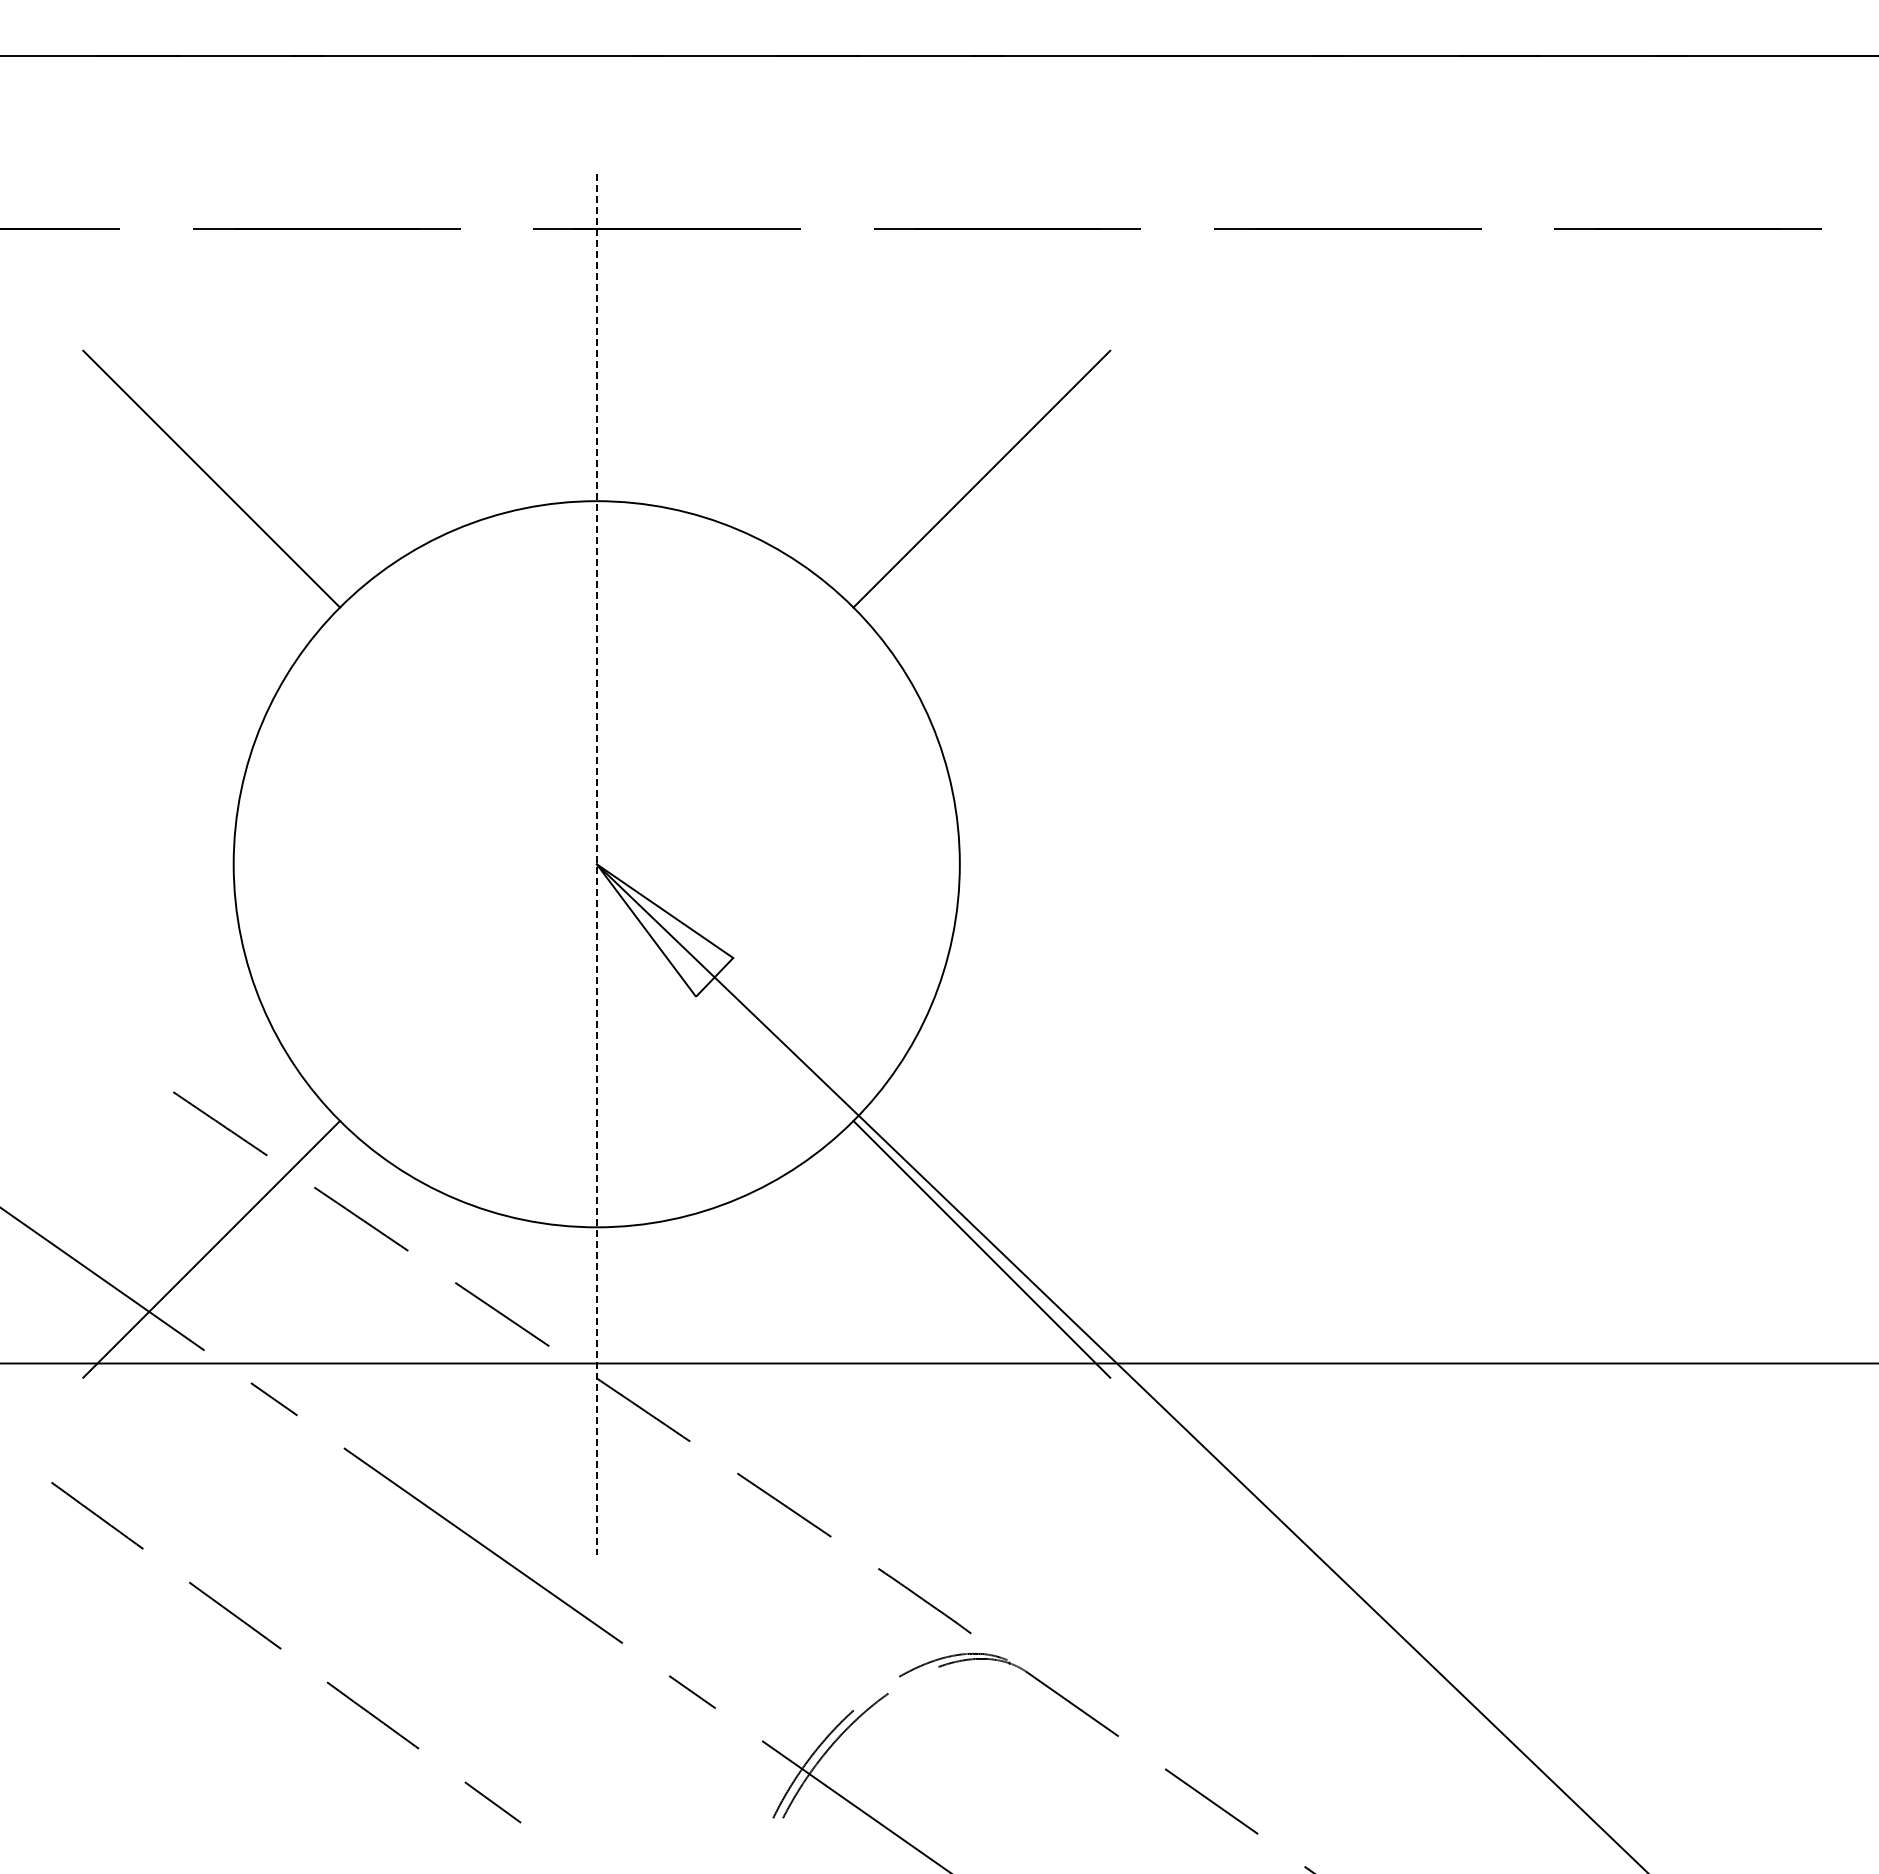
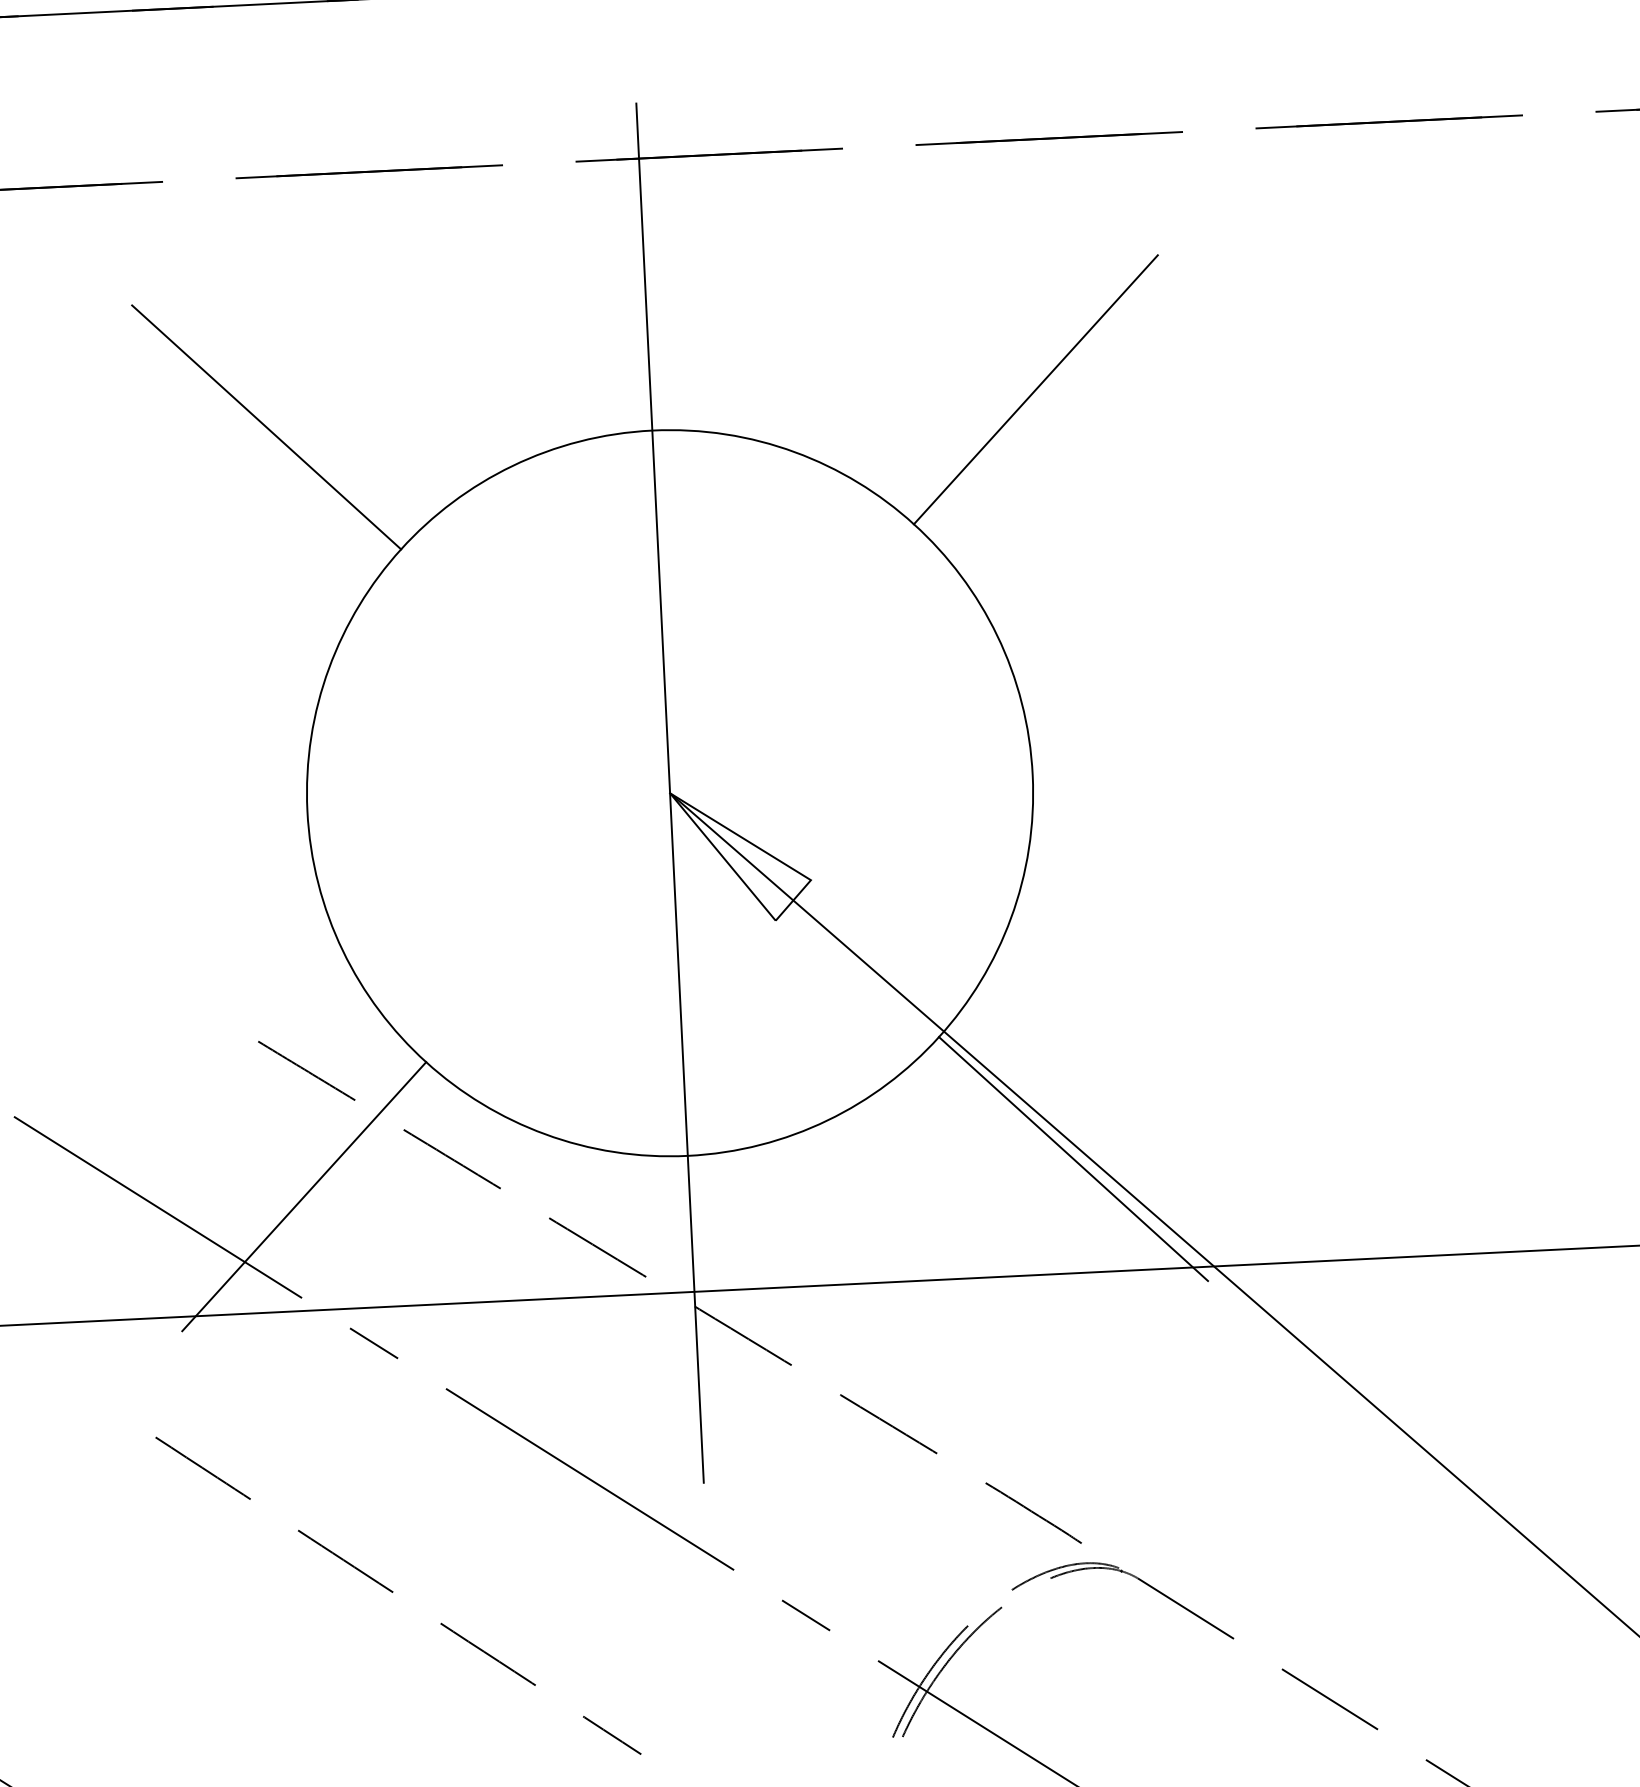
line: (596, 864) -> (669, 793), dashed -> solid

